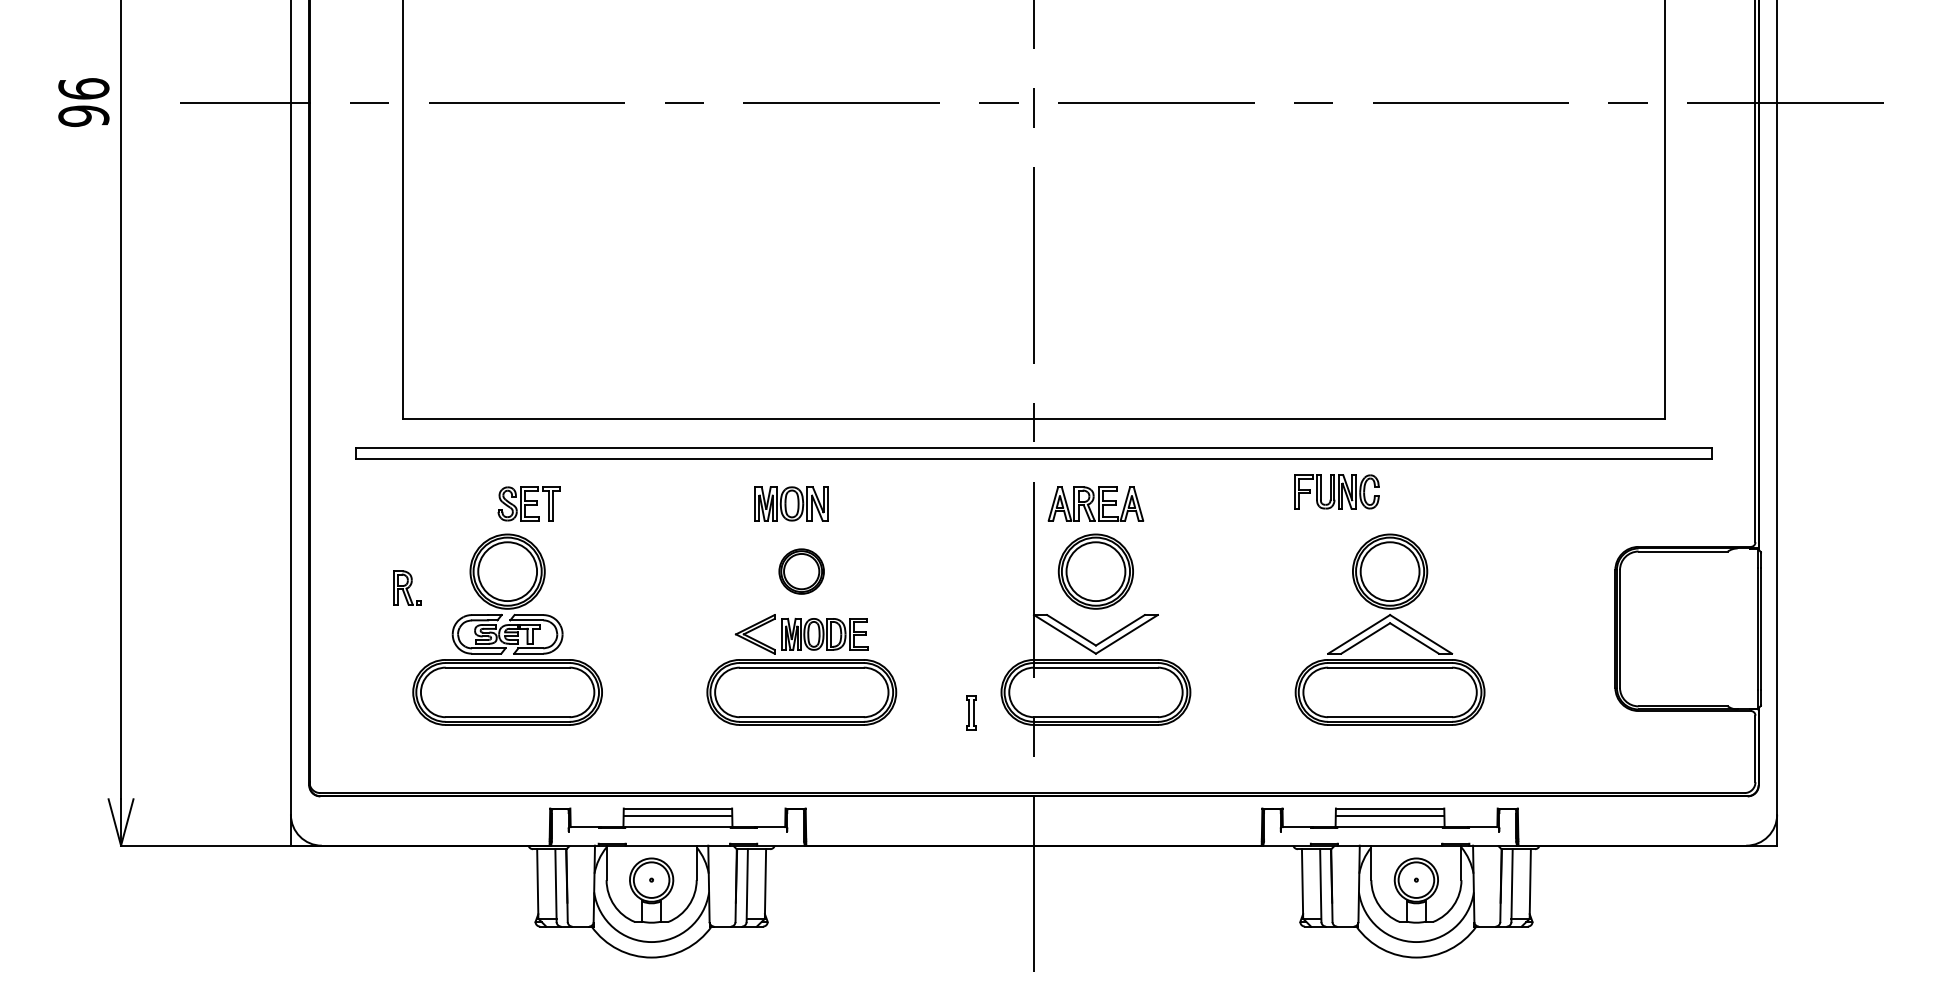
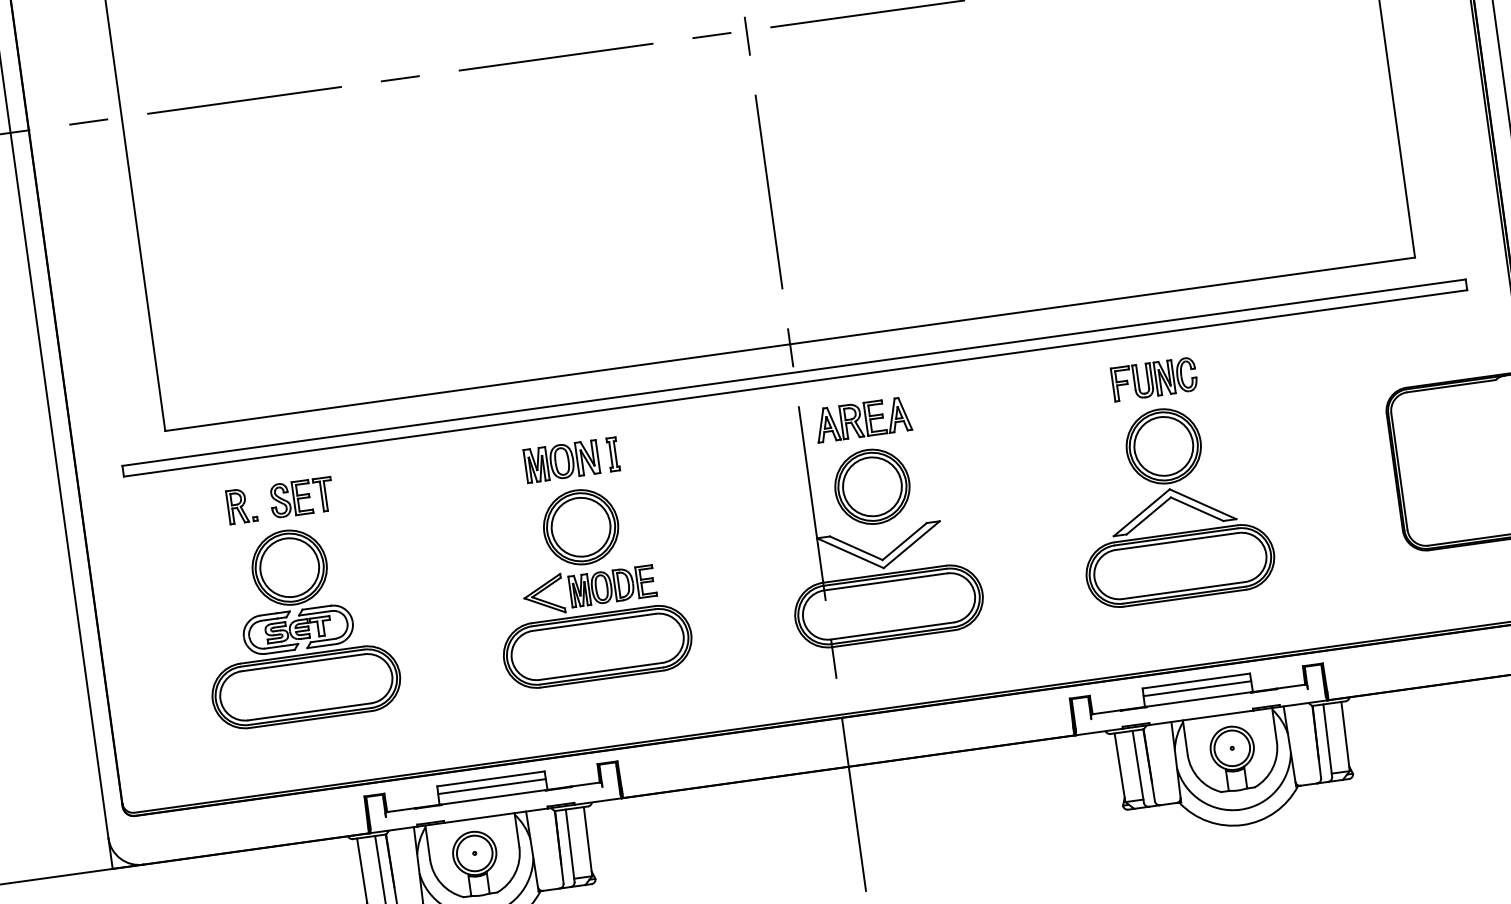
part: (1336, 491) -> (1153, 378), moved
part: (801, 571) -> (580, 527), size x1.67
part: (407, 587) -> (241, 505), moved
part: (971, 712) -> (613, 454), moved

